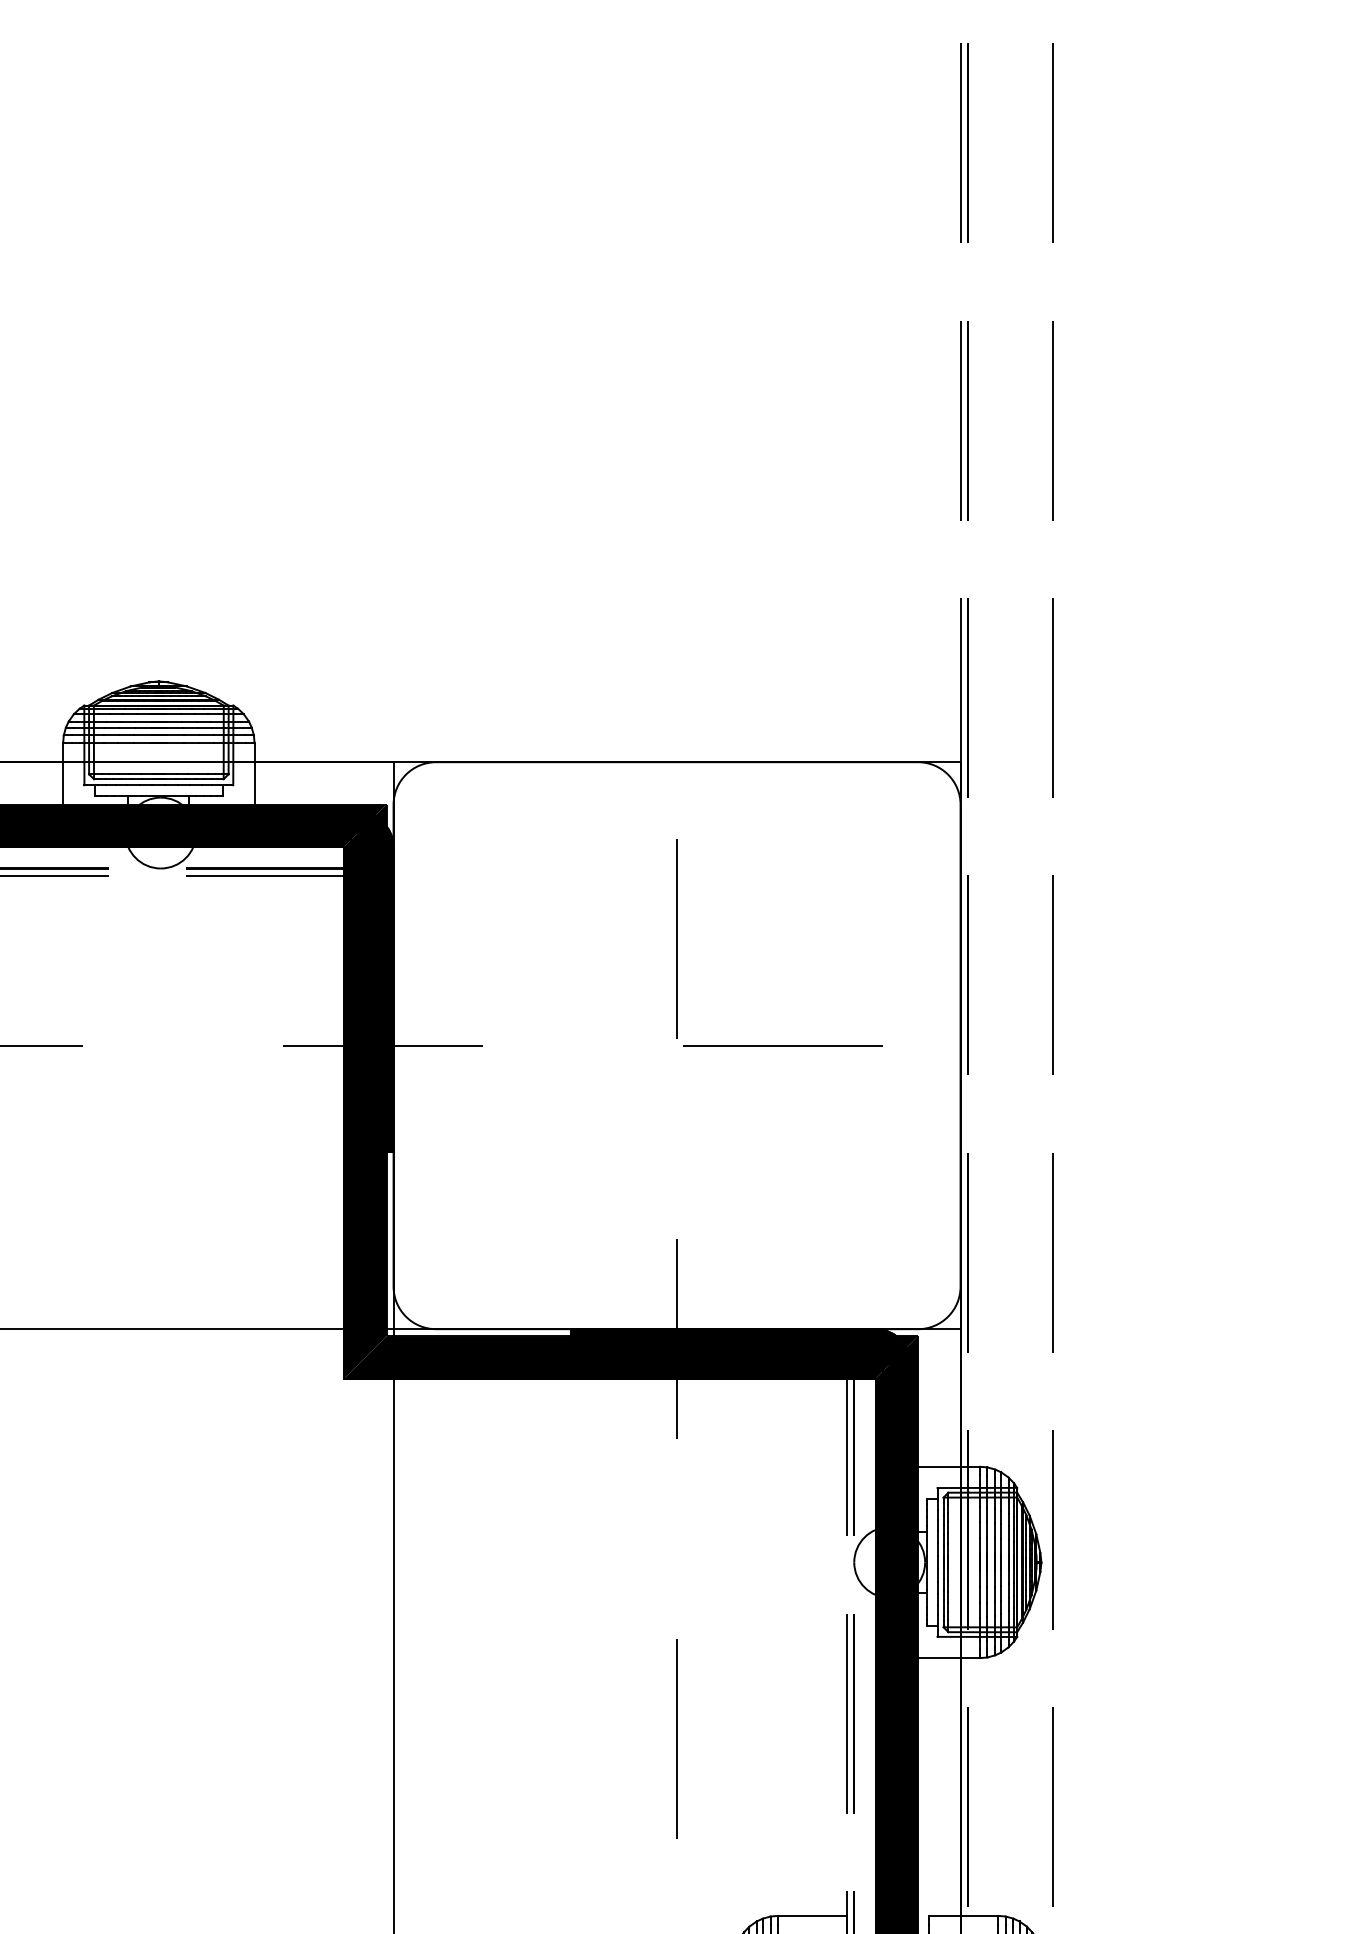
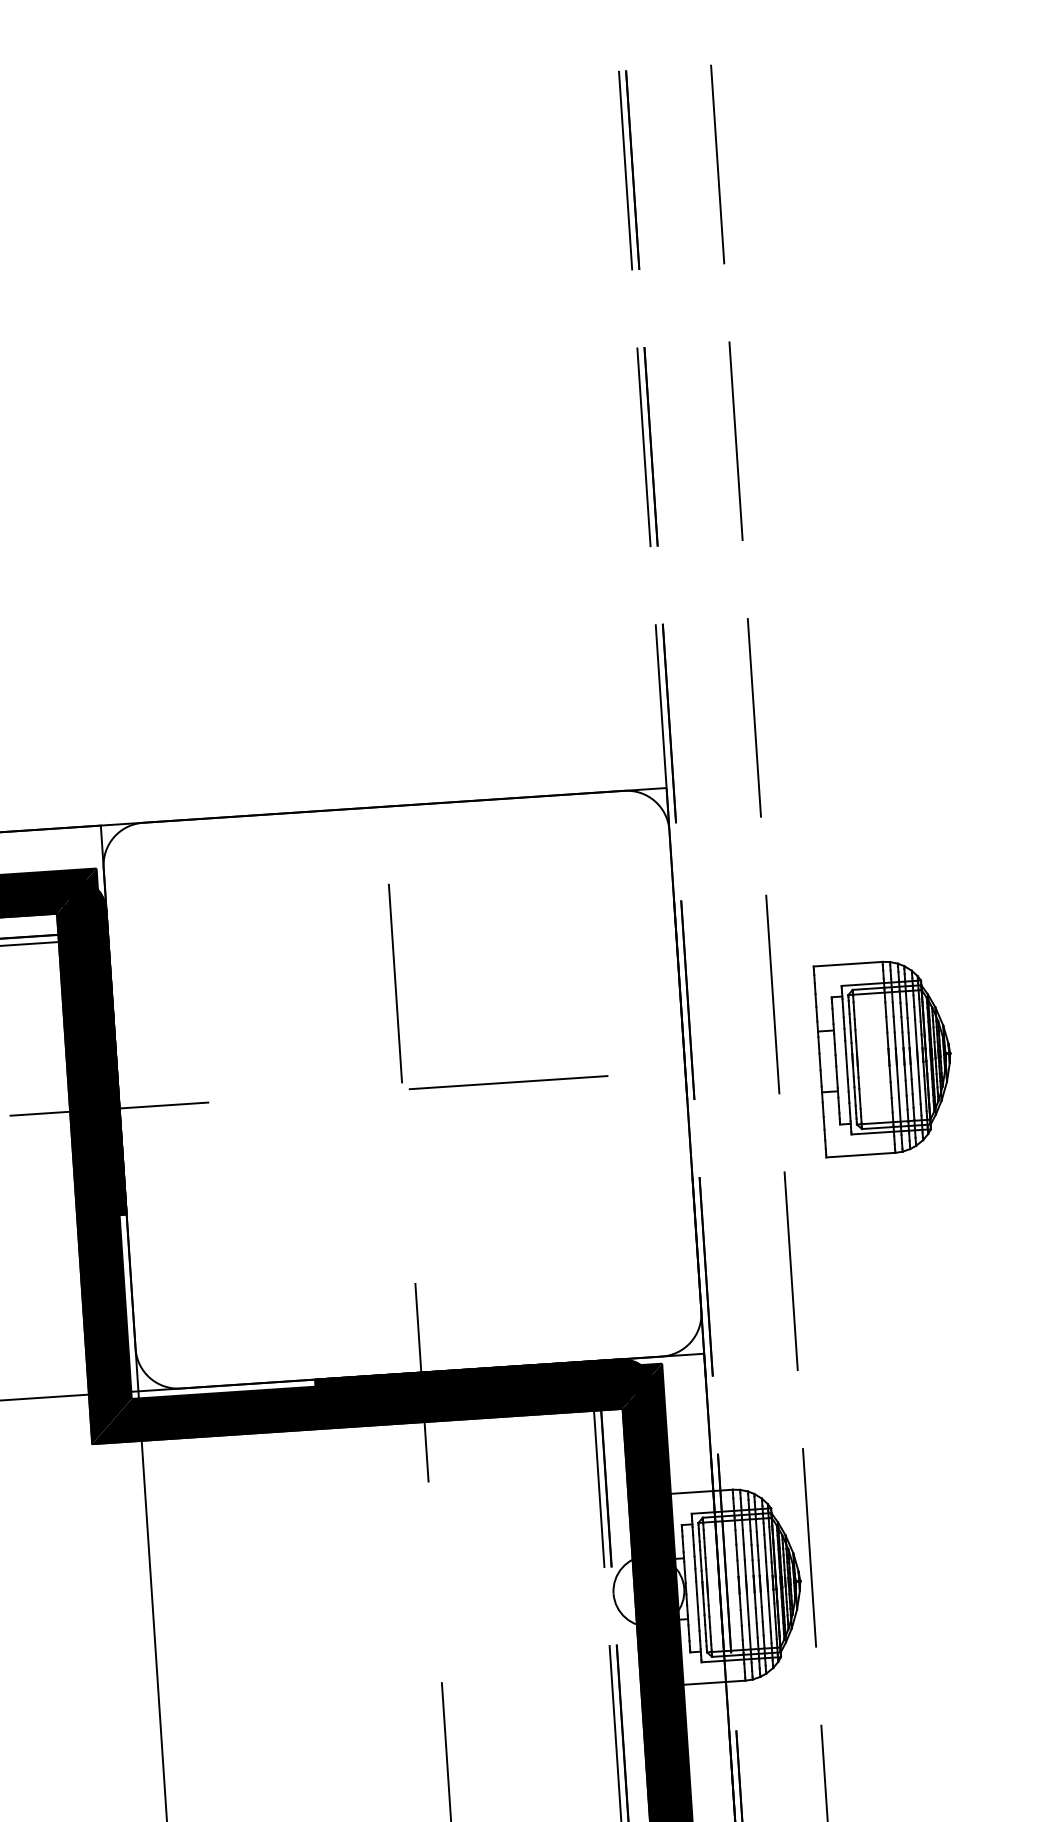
part: (1161, 1045) -> (885, 1057), added

